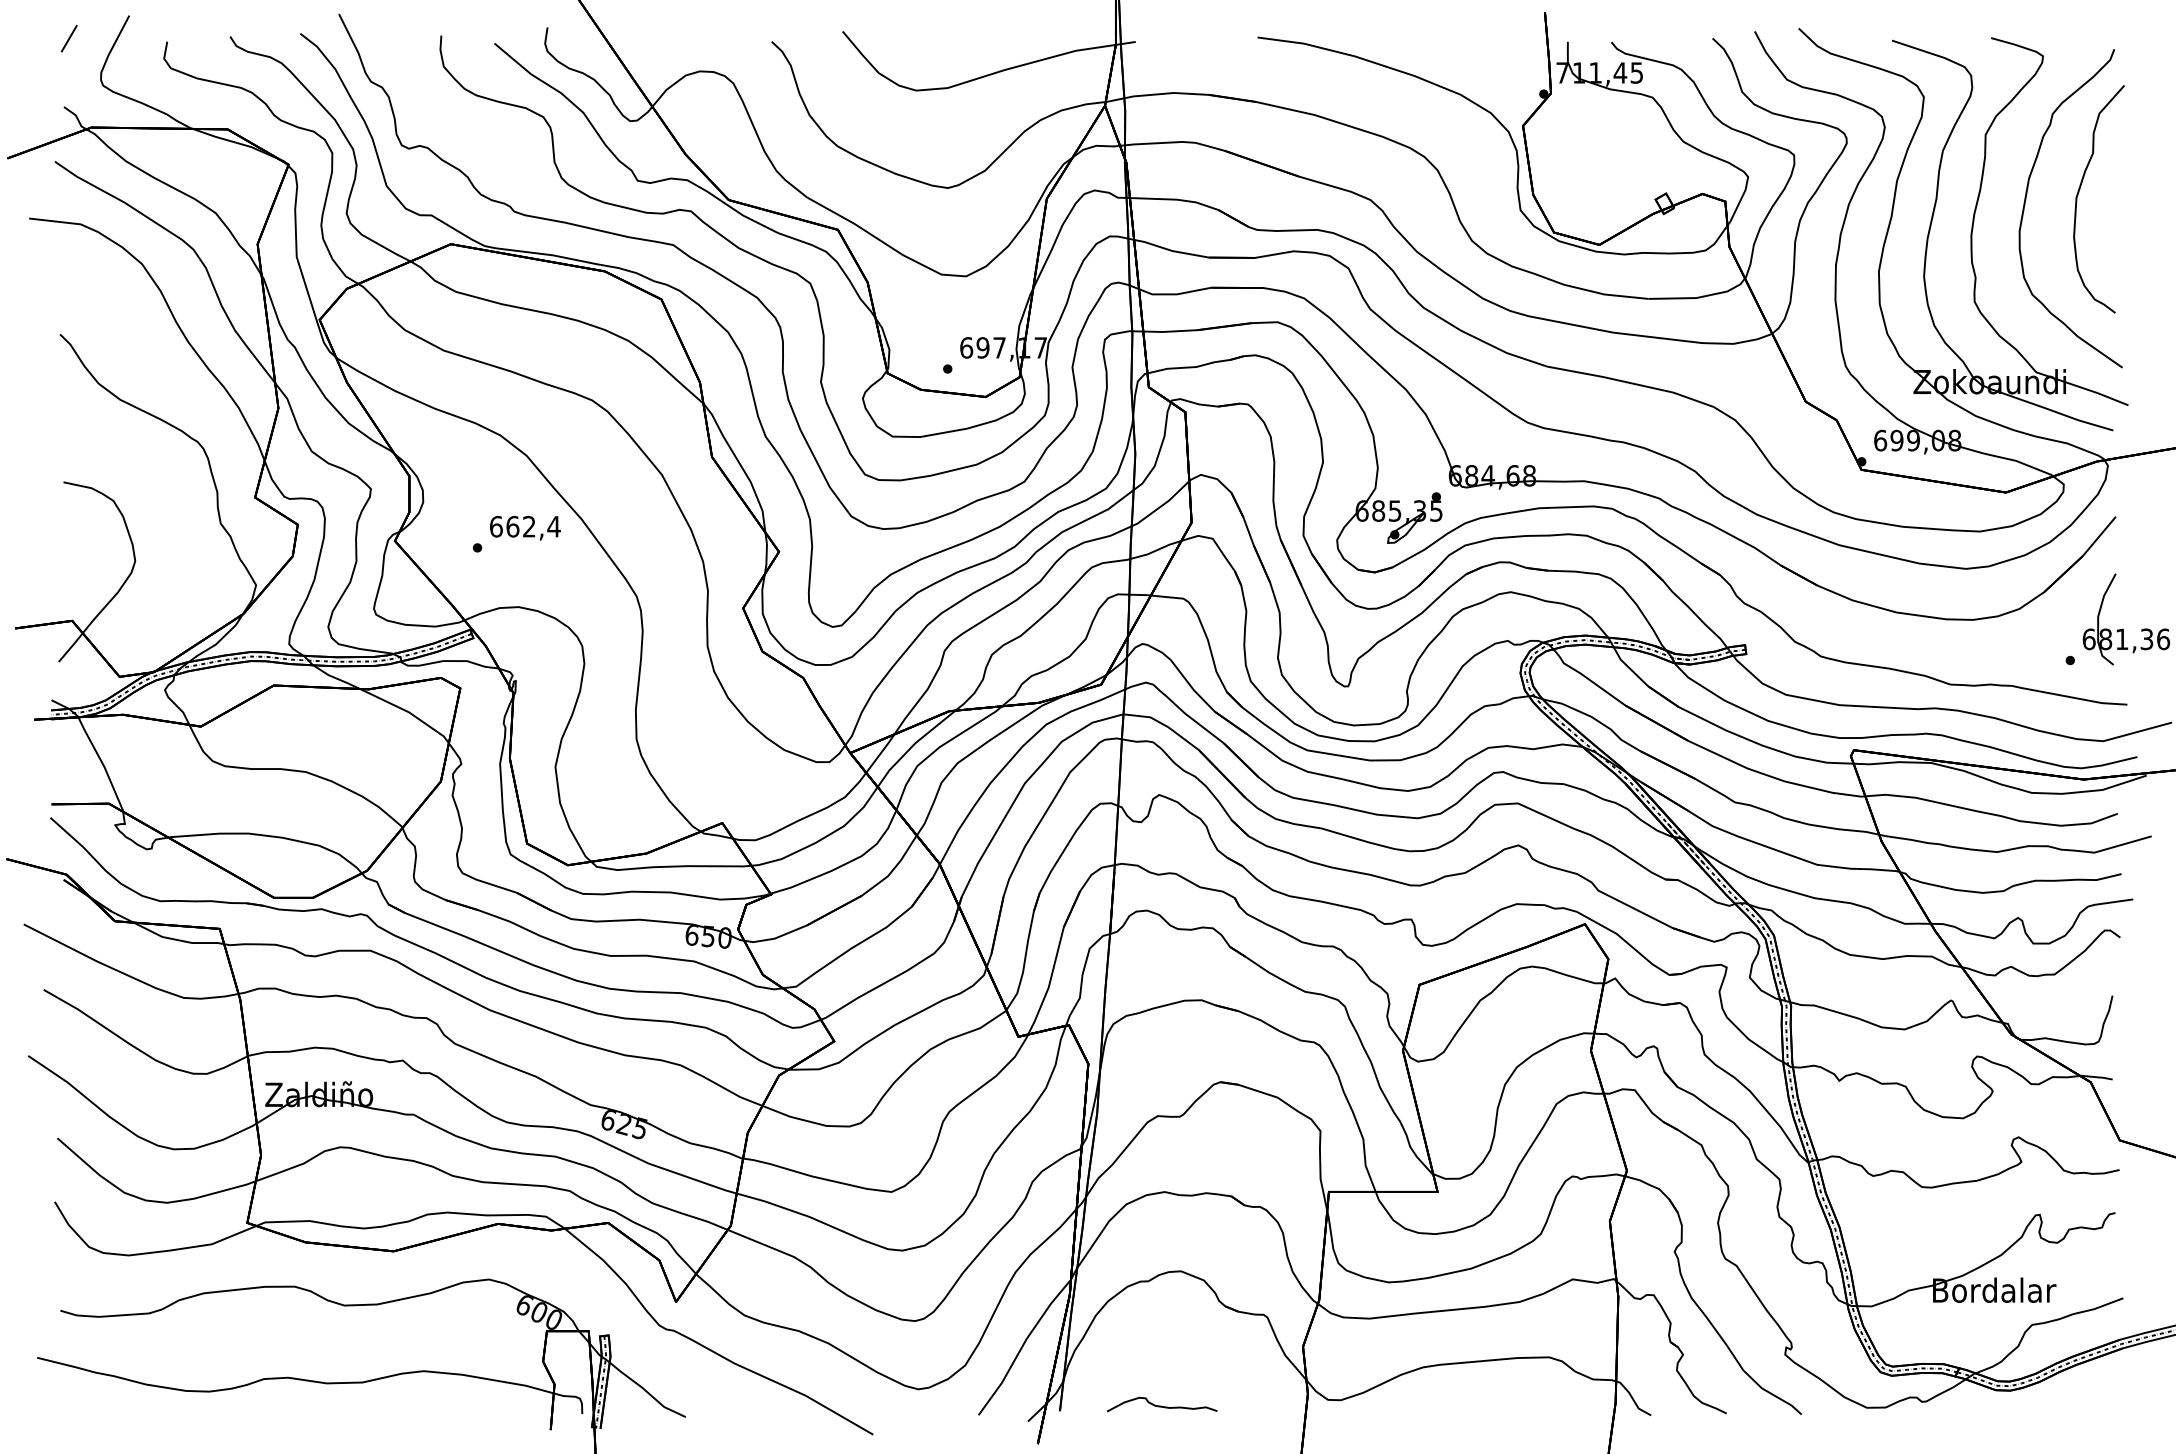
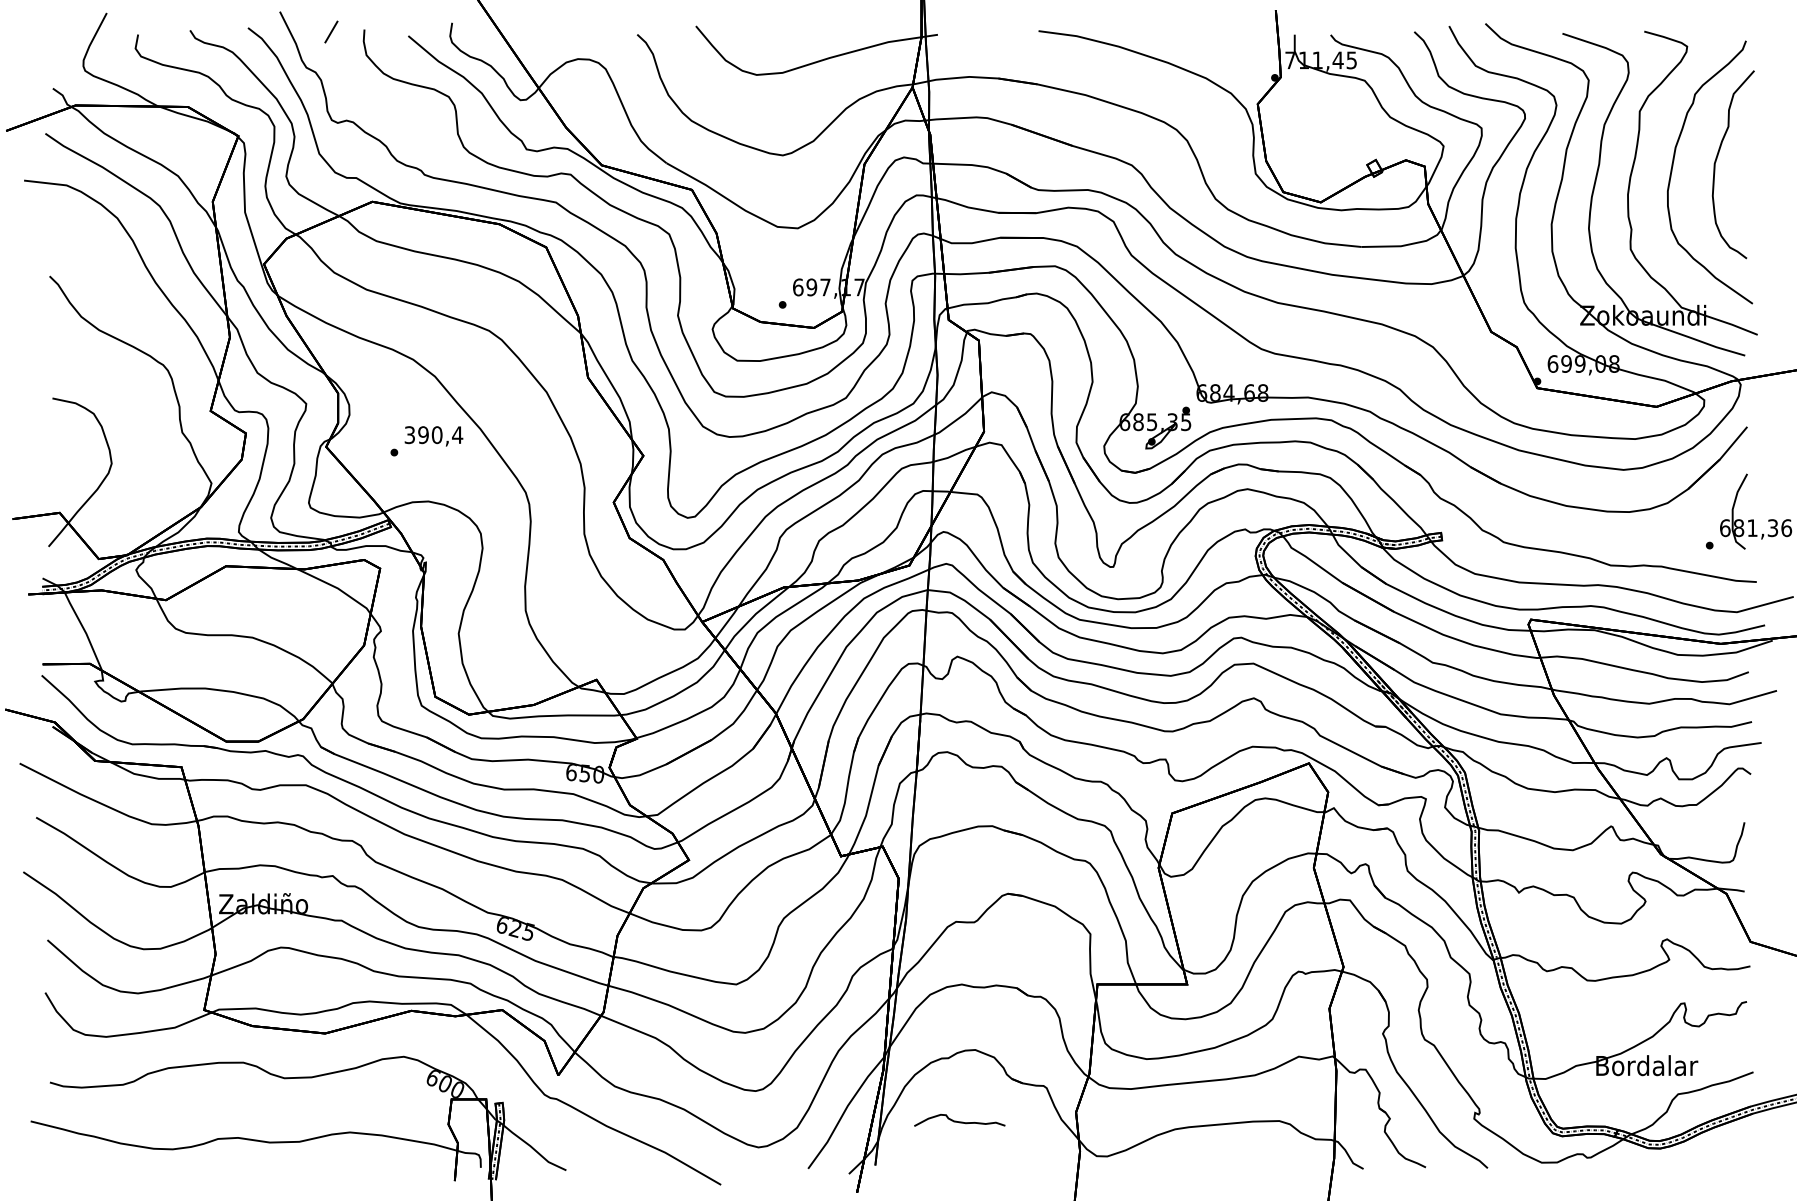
line: (68, 38) -> (330, 31), moved
text: (512, 526) -> (423, 434), 662,4 -> 390,4
curve: (1161, 1405) -> (959, 1121), moved

